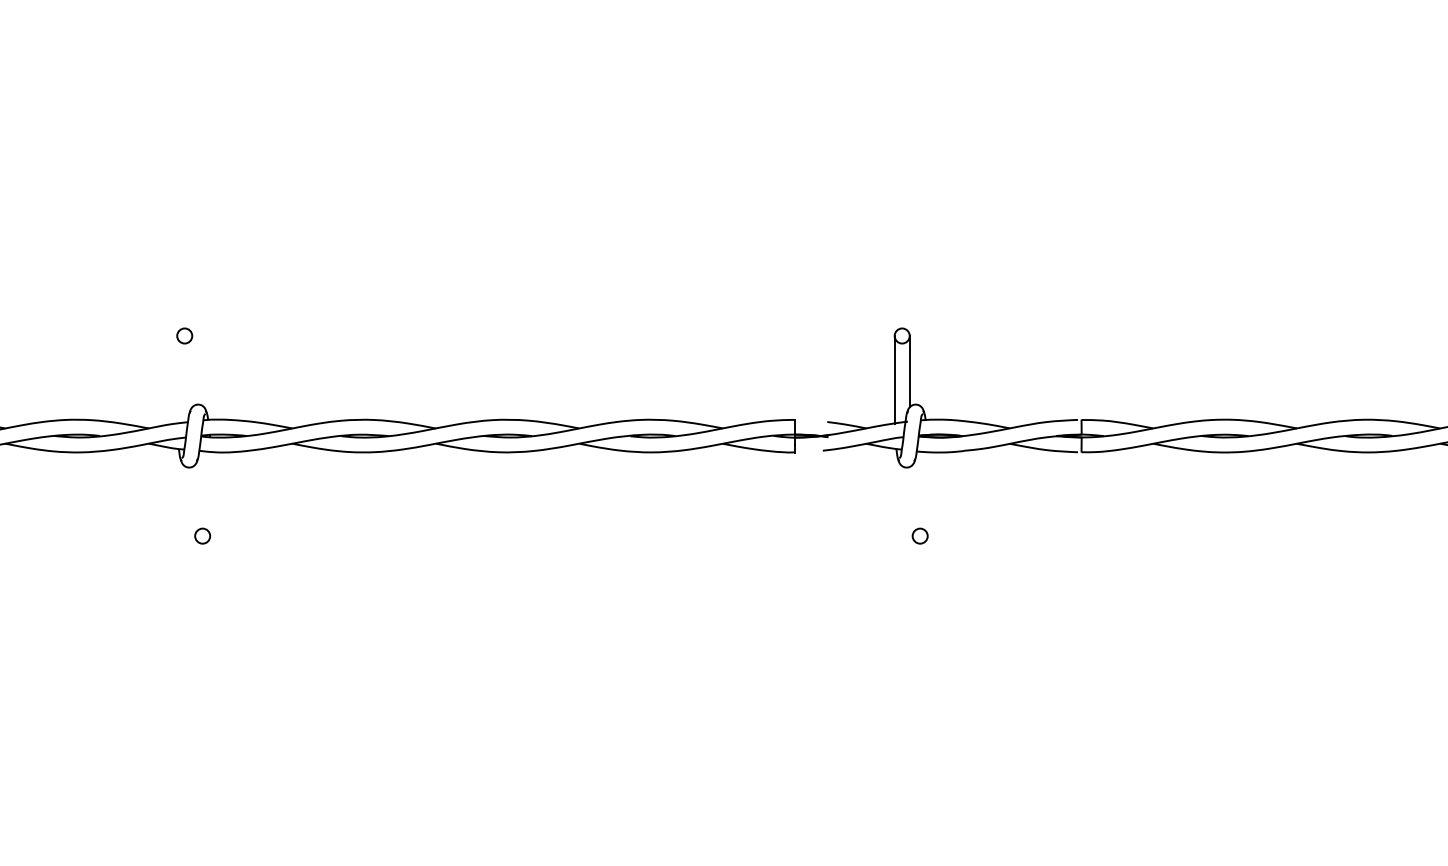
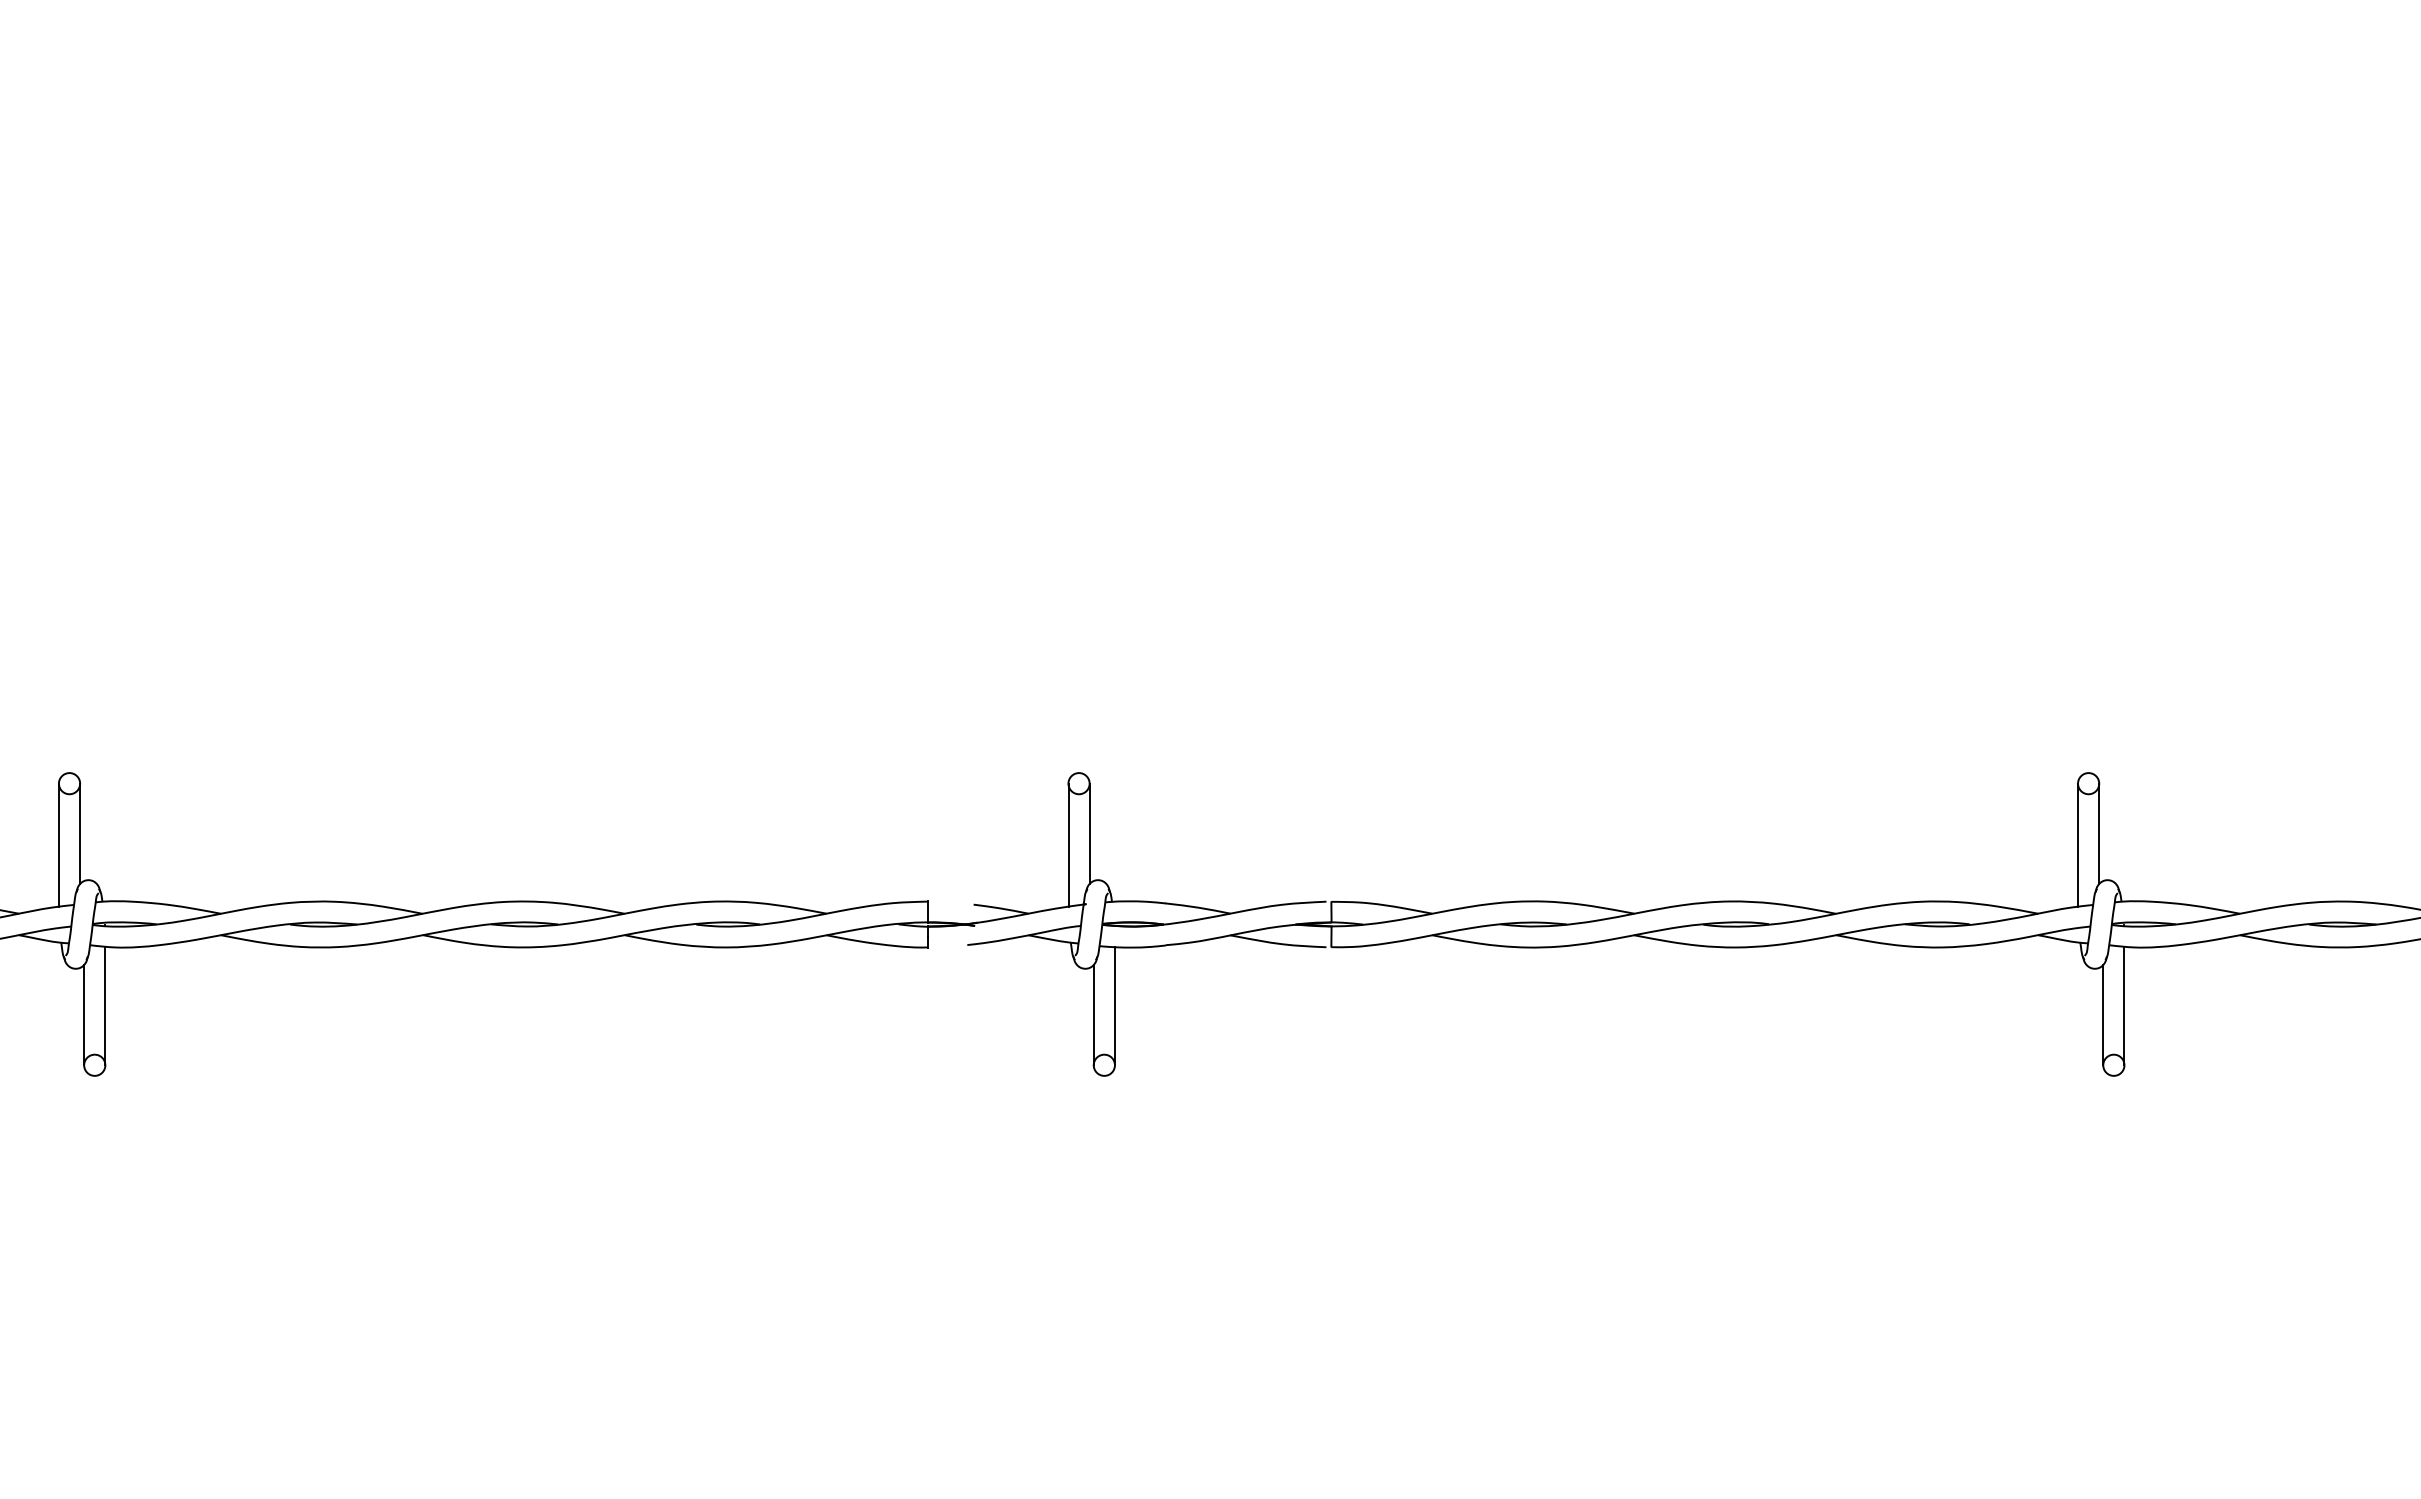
line: (192, 371) -> (80, 833), added
line: (176, 379) -> (58, 844), added
line: (210, 493) -> (105, 1005), added
line: (927, 494) -> (1114, 1006), added
line: (195, 500) -> (84, 1014), added
line: (912, 500) -> (1093, 1014), added

